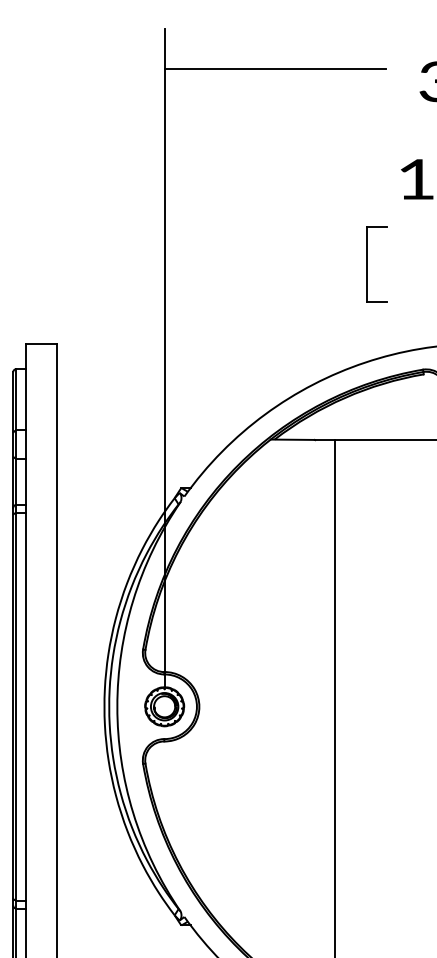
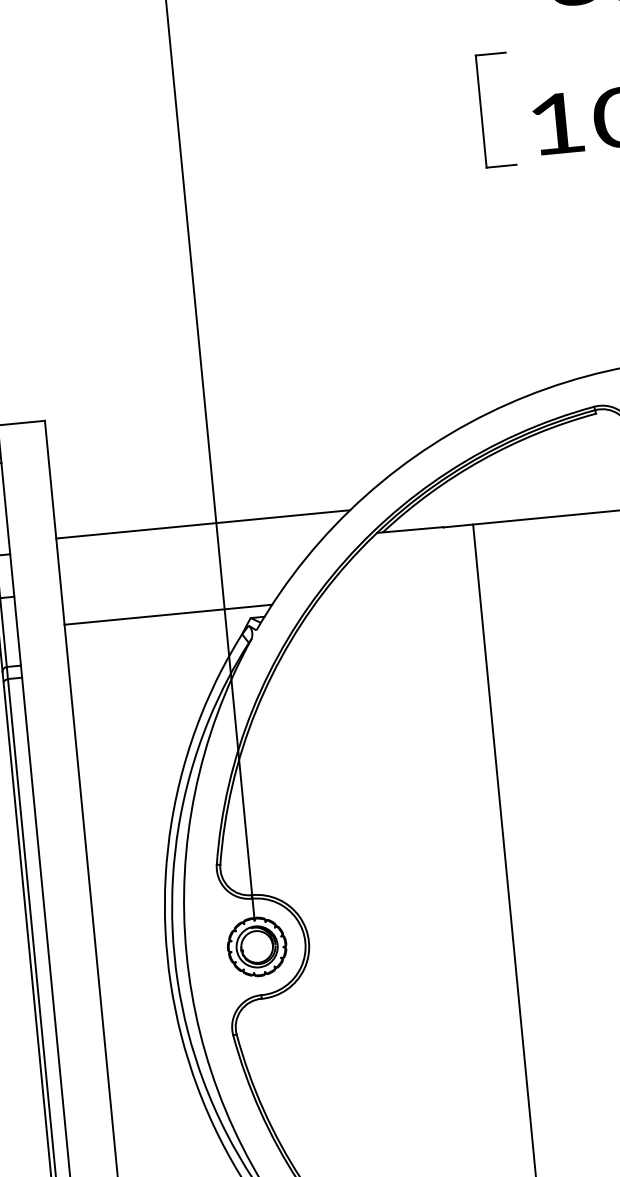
part: (367, 264) -> (482, 111), moved
line: (155, 422) -> (202, 524), added
line: (126, 480) -> (167, 614), added

